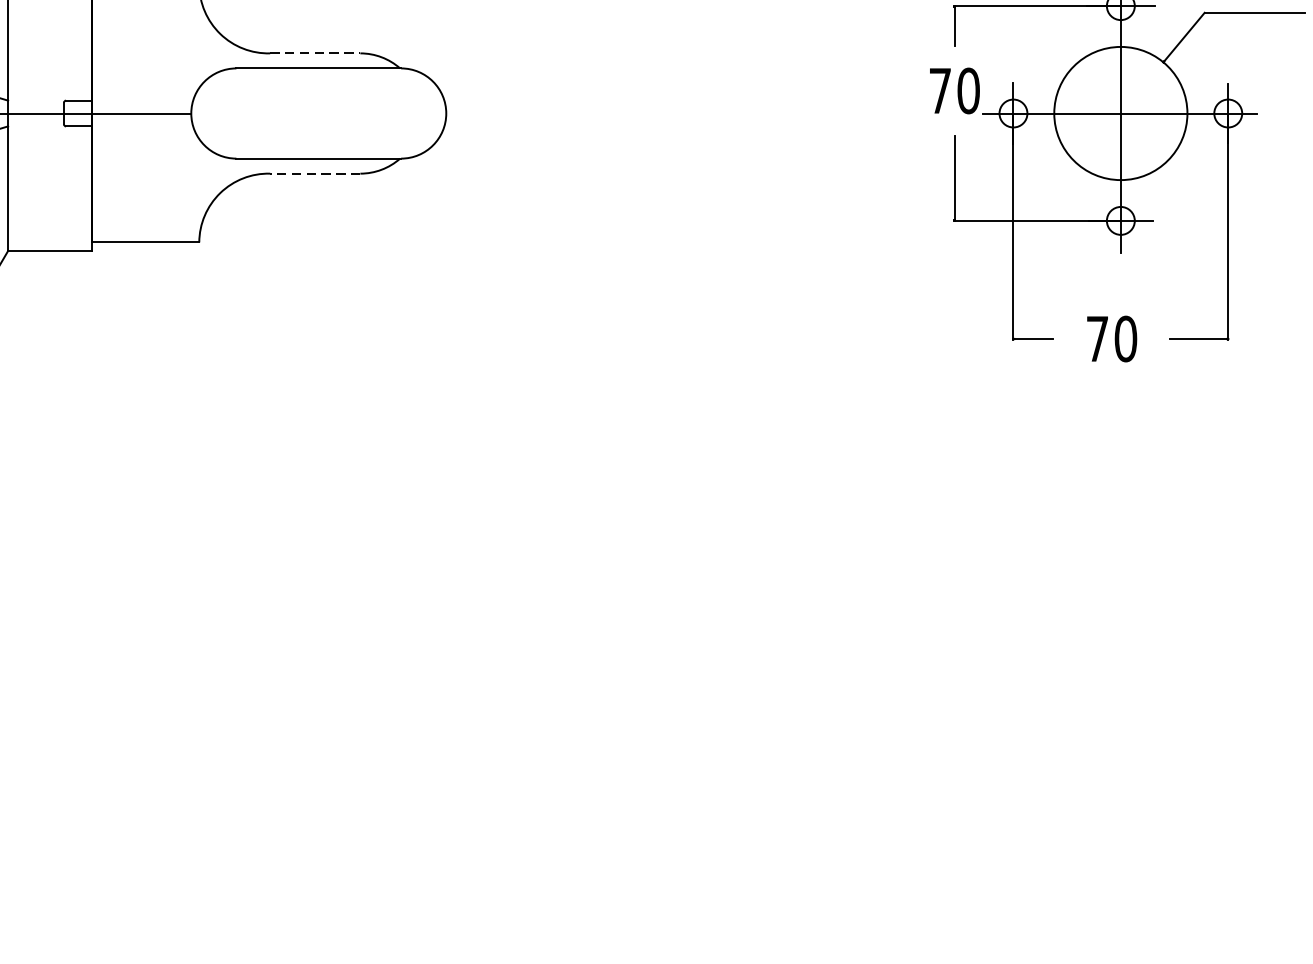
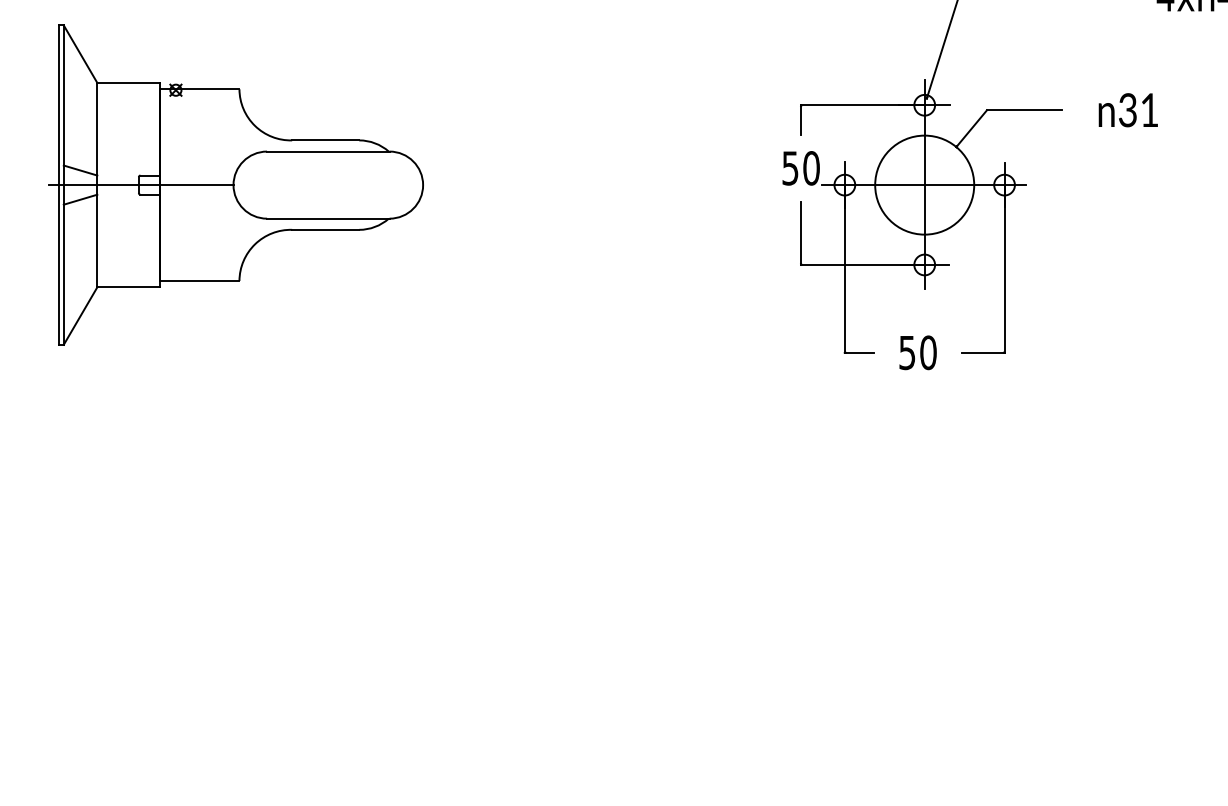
line: (314, 53) -> (325, 140), dashed -> solid
text: (940, 91) -> (790, 168), 70 -> 50
line: (314, 173) -> (325, 229), dashed -> solid
text: (1097, 339) -> (907, 353), 70 -> 50

